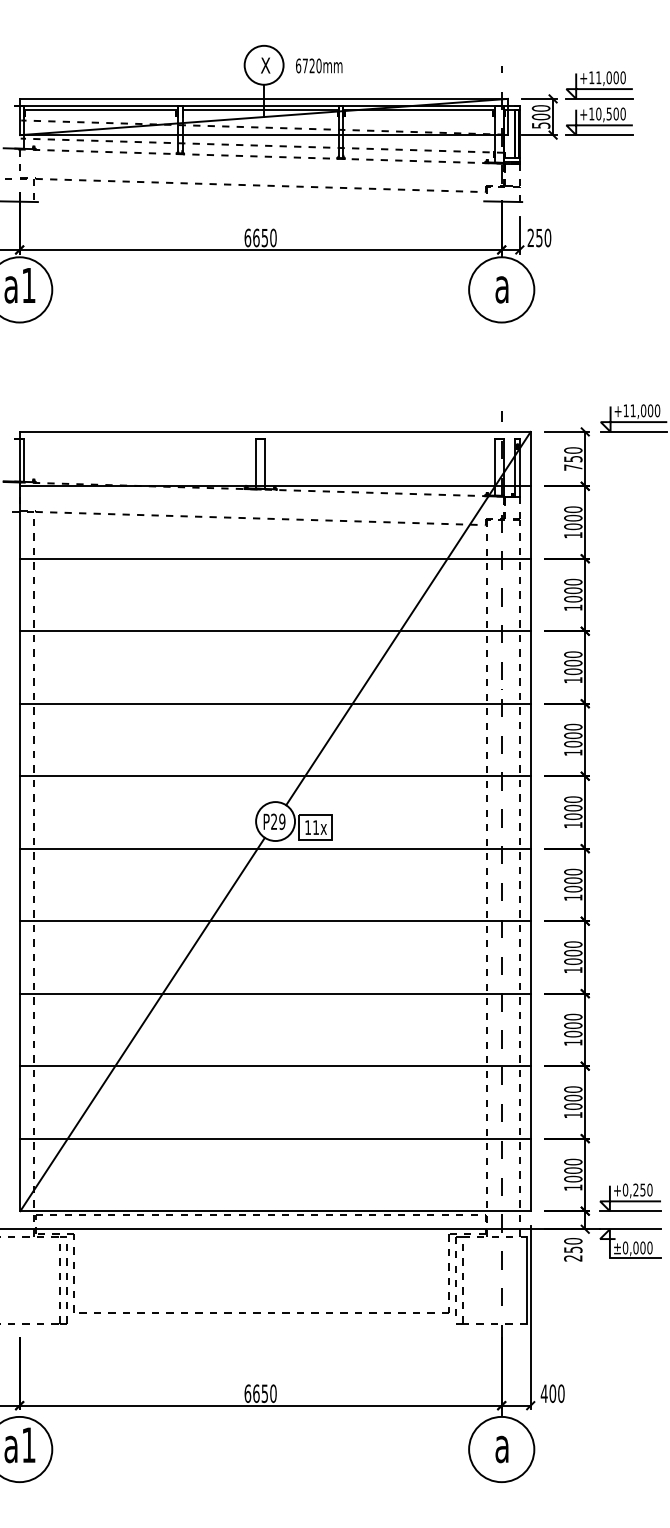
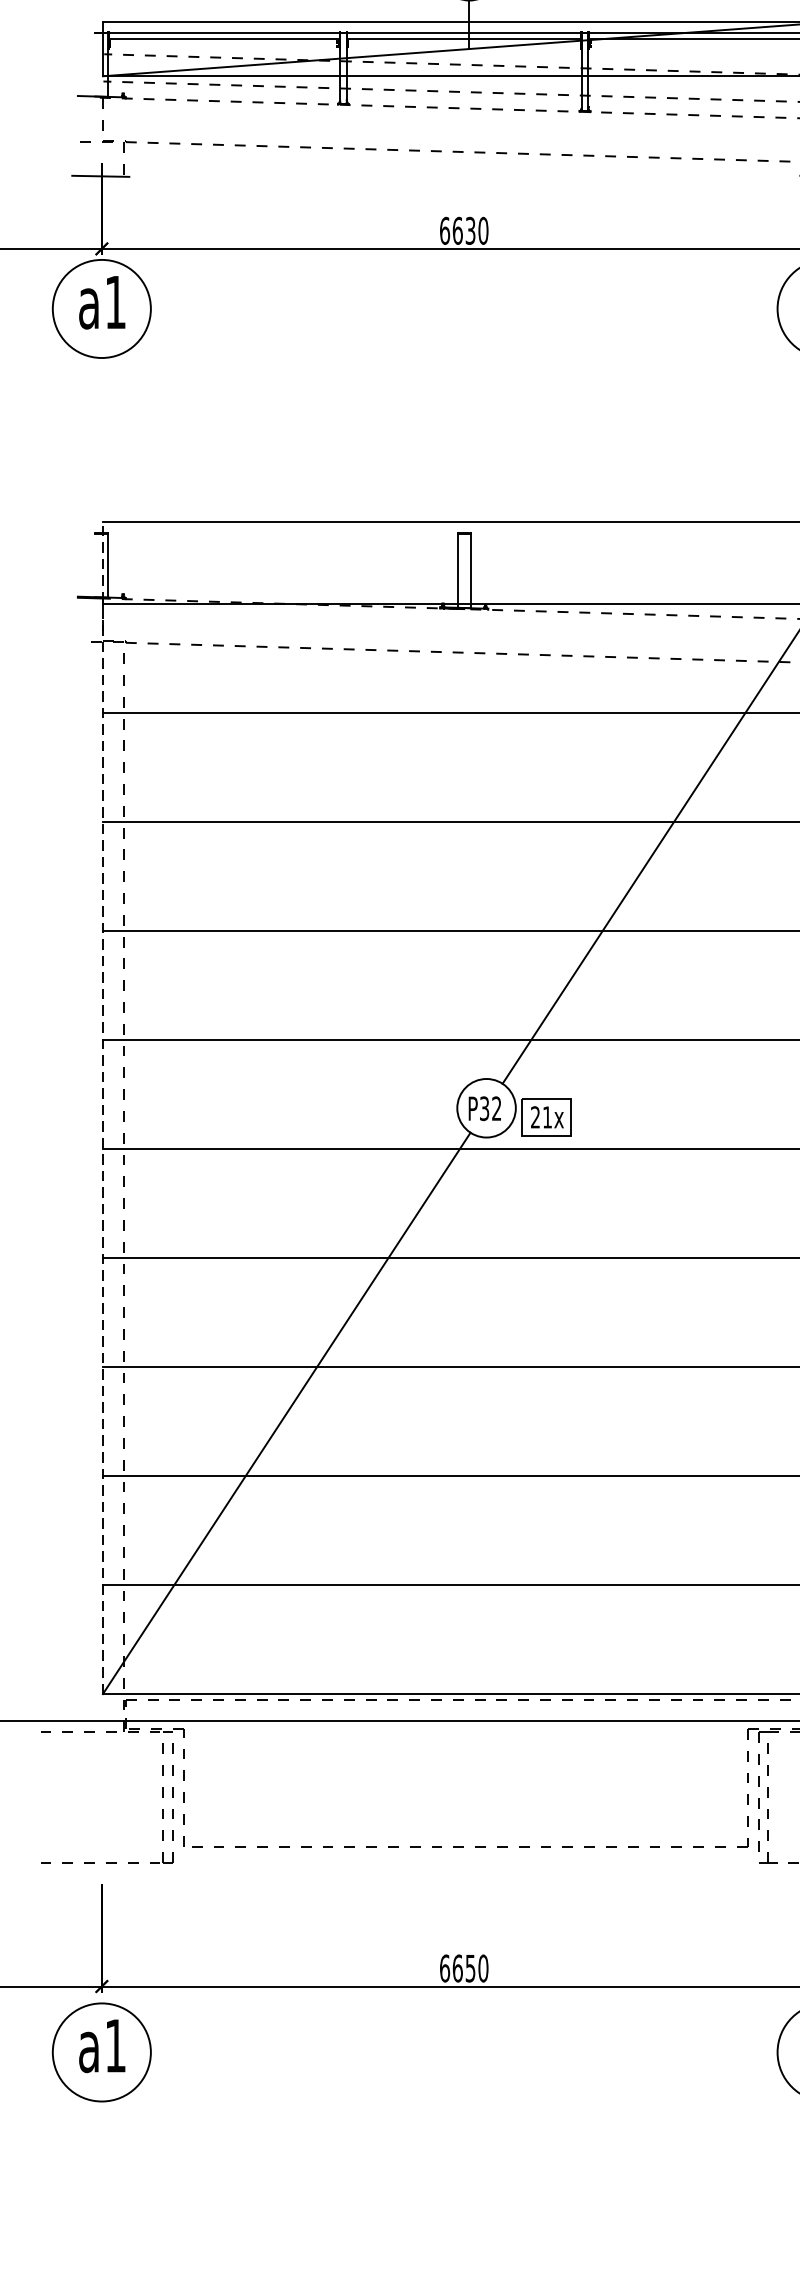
text: (265, 237) -> (471, 230), 6650 -> 6630
line: (20, 821) -> (103, 1108), solid -> dashed
text: (278, 821) -> (491, 1108), P29 -> P32
text: (307, 827) -> (534, 1117), 11x -> 21x

